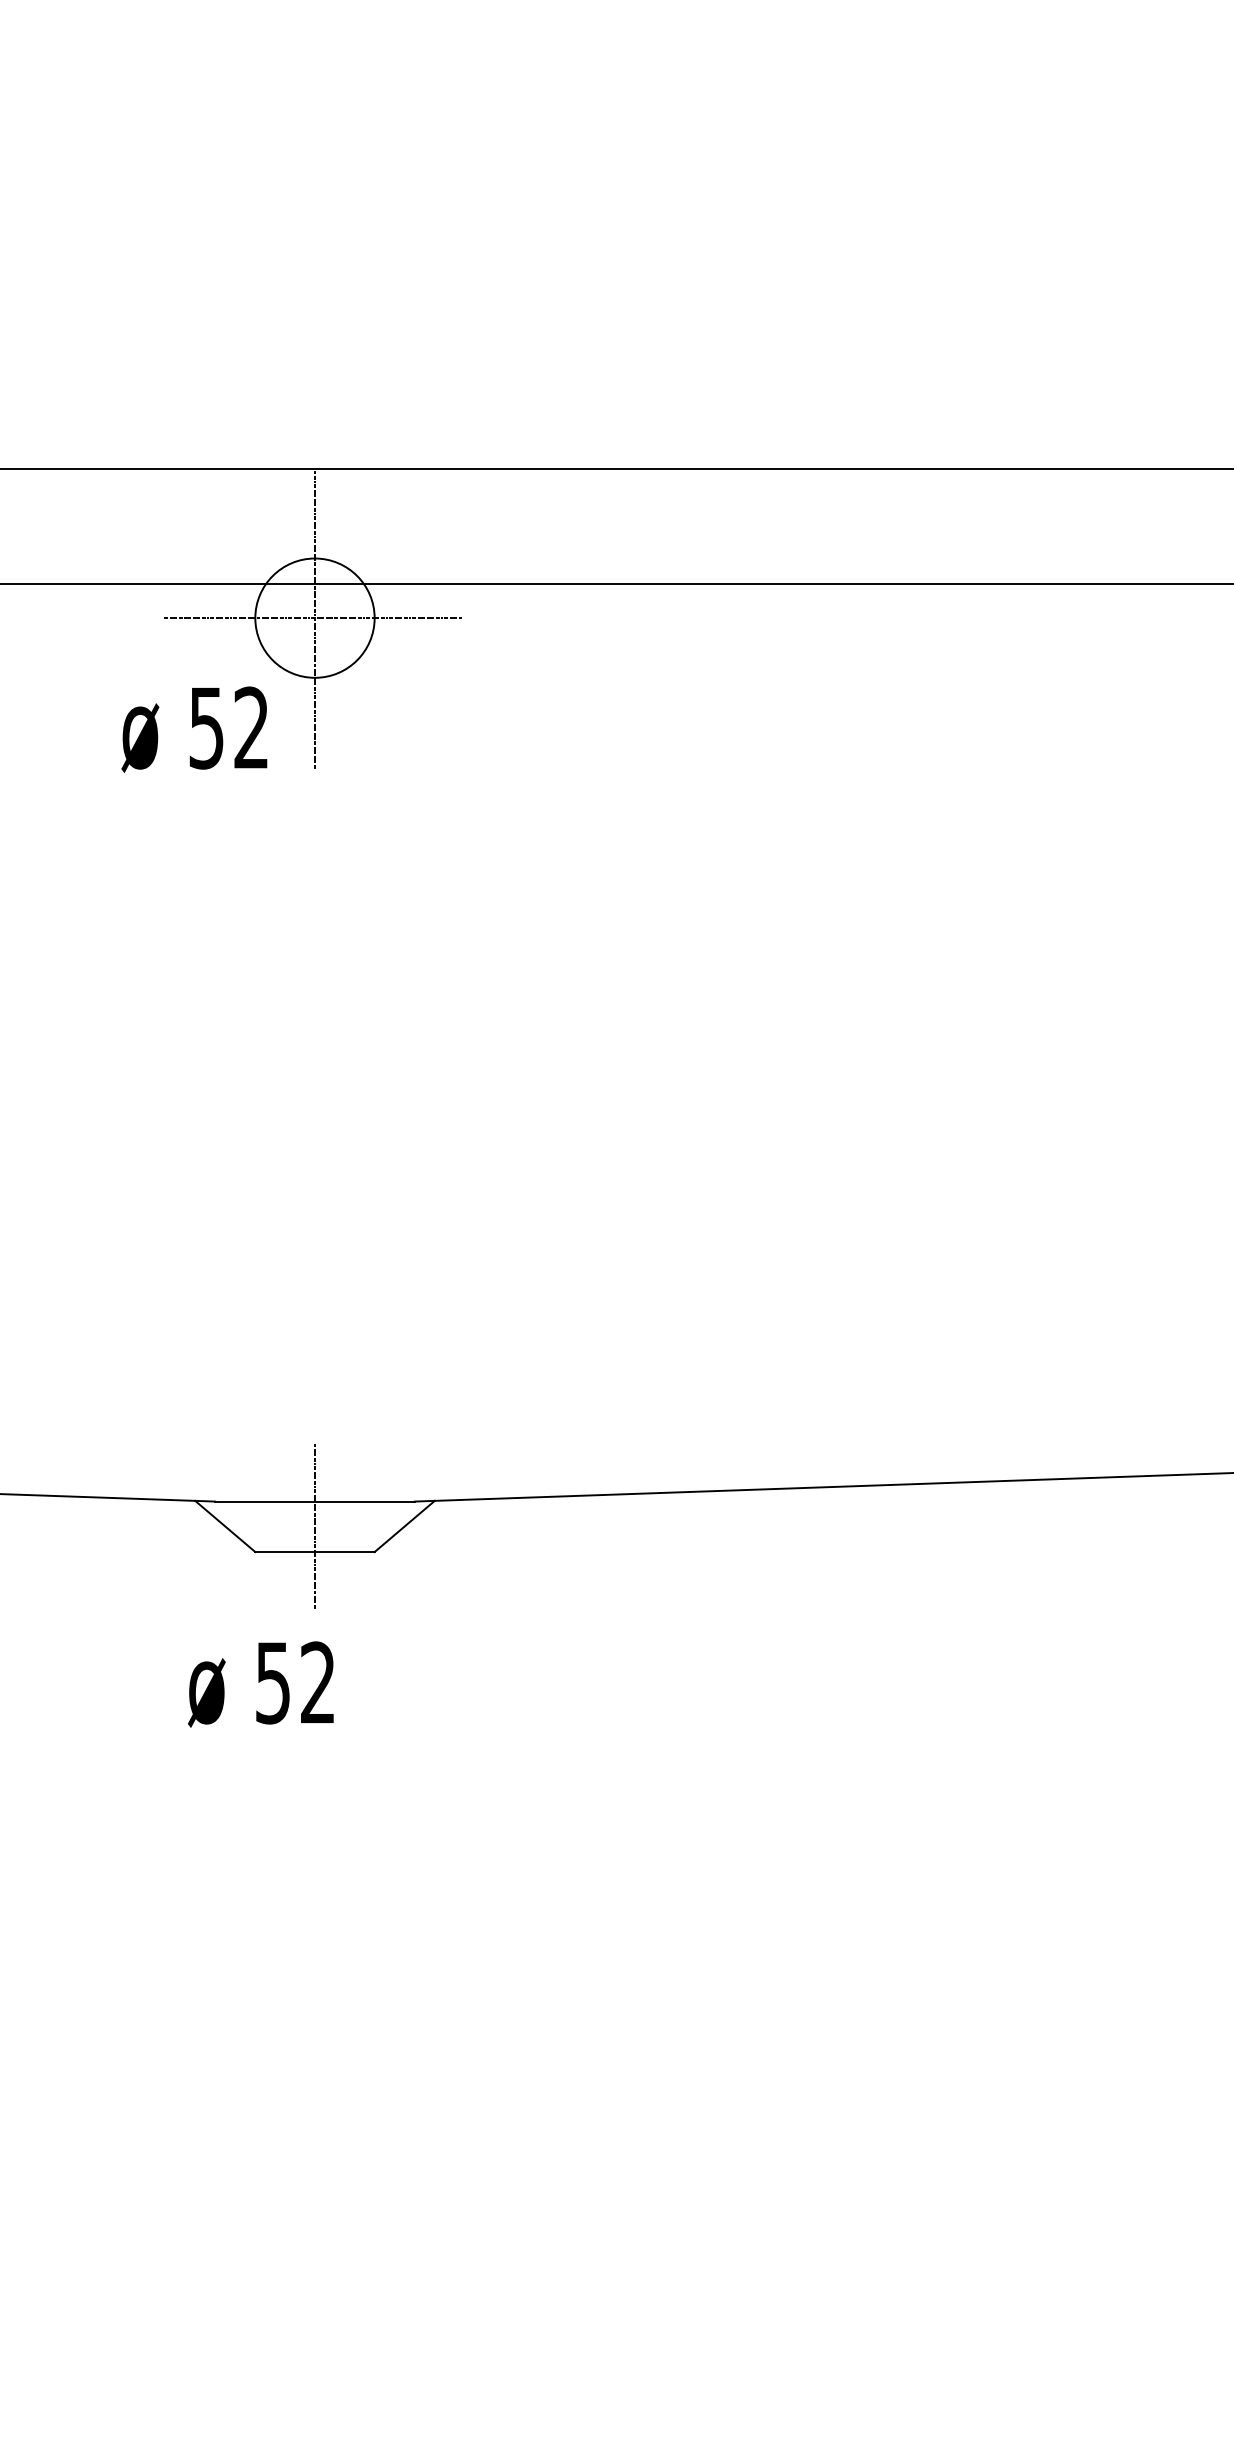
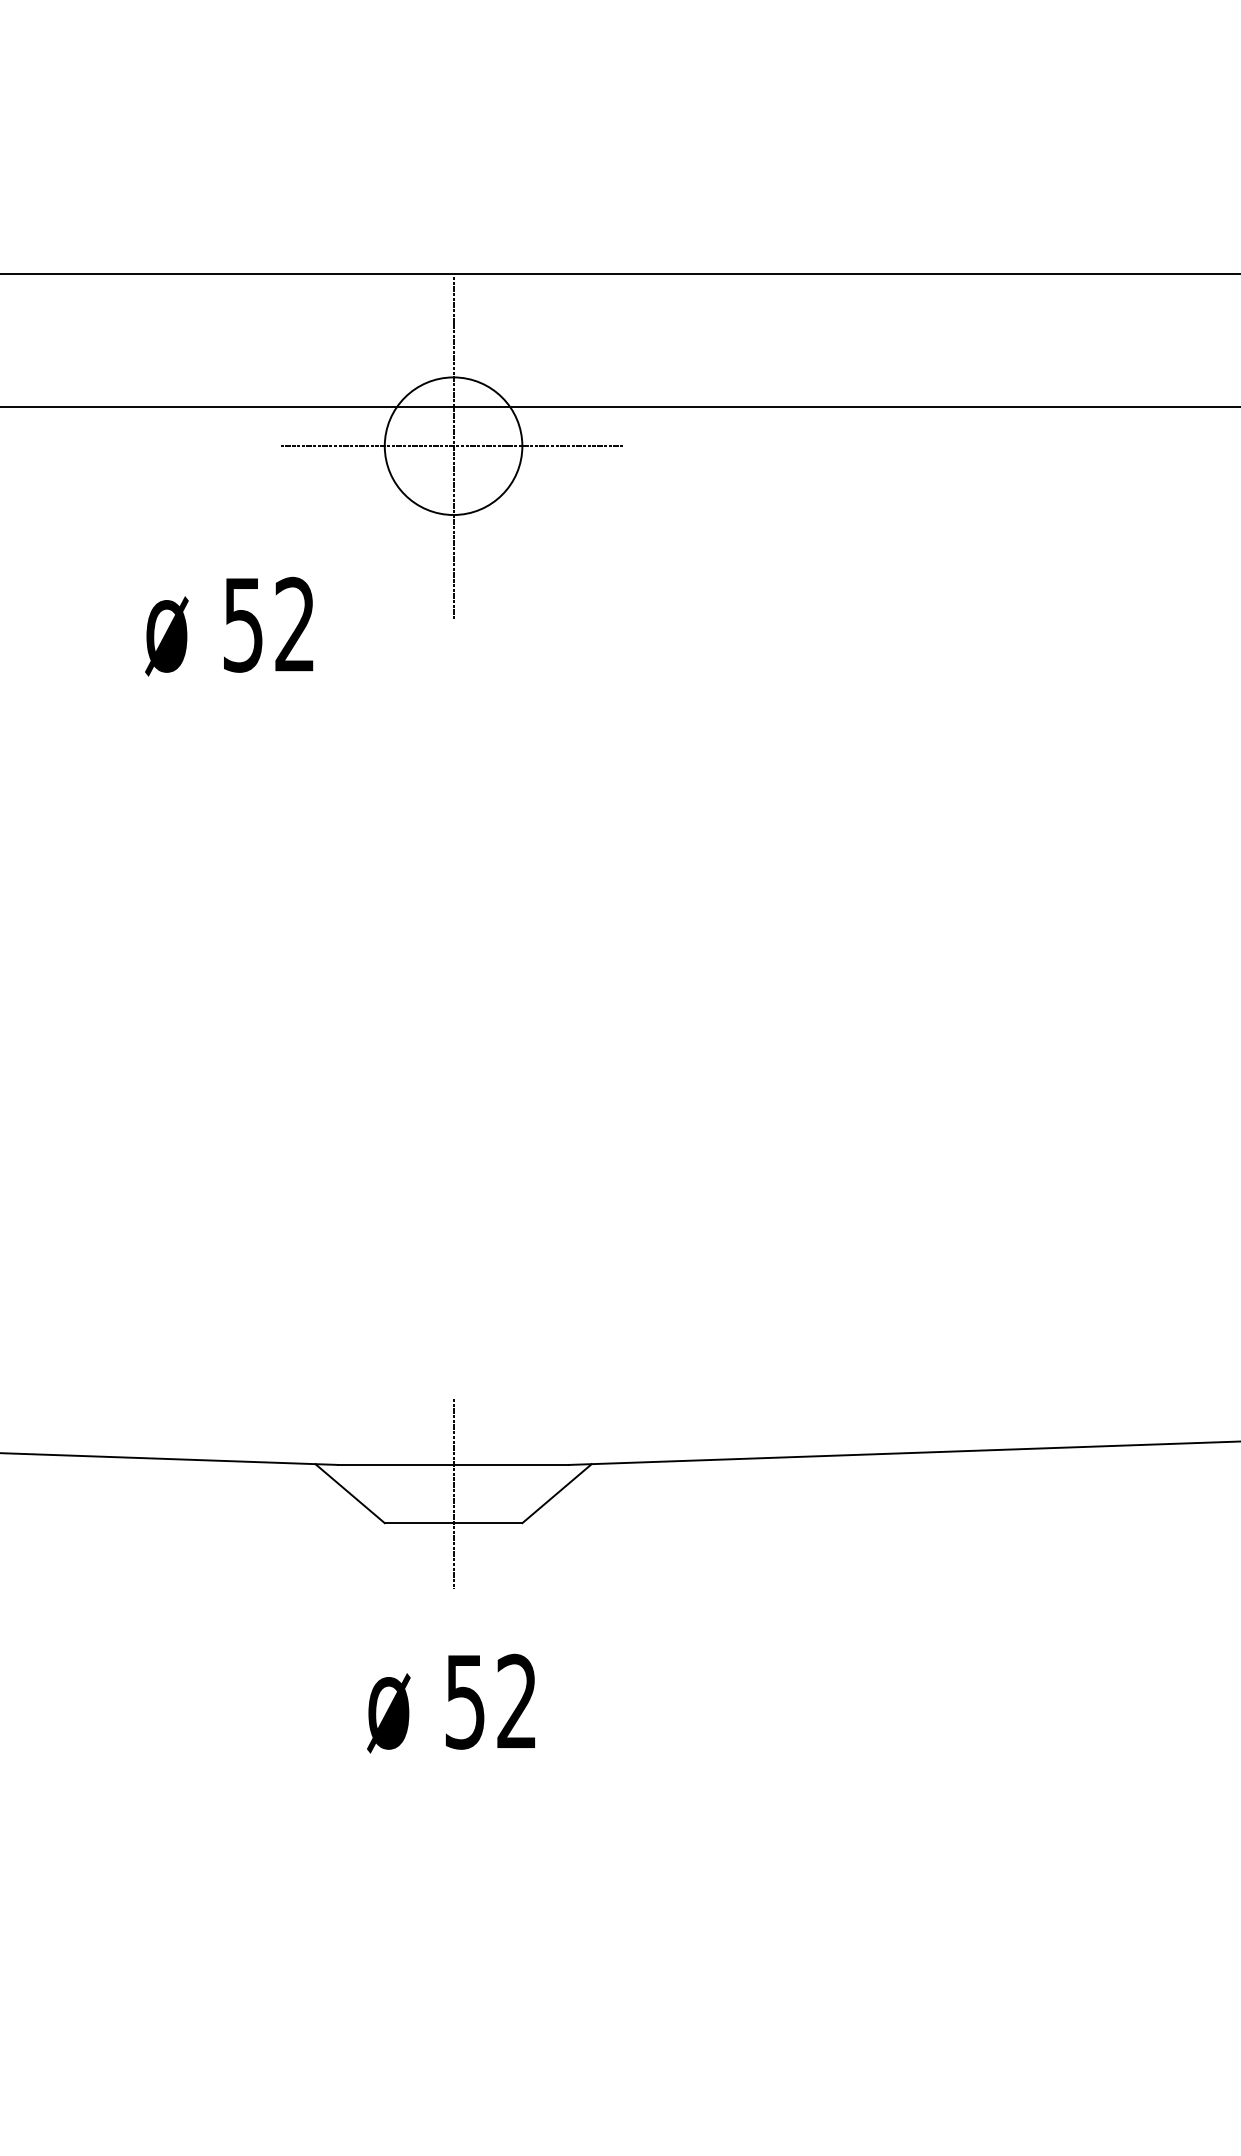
text: (194, 729) -> (229, 626), moved
text: (260, 1684) -> (450, 1703), moved

